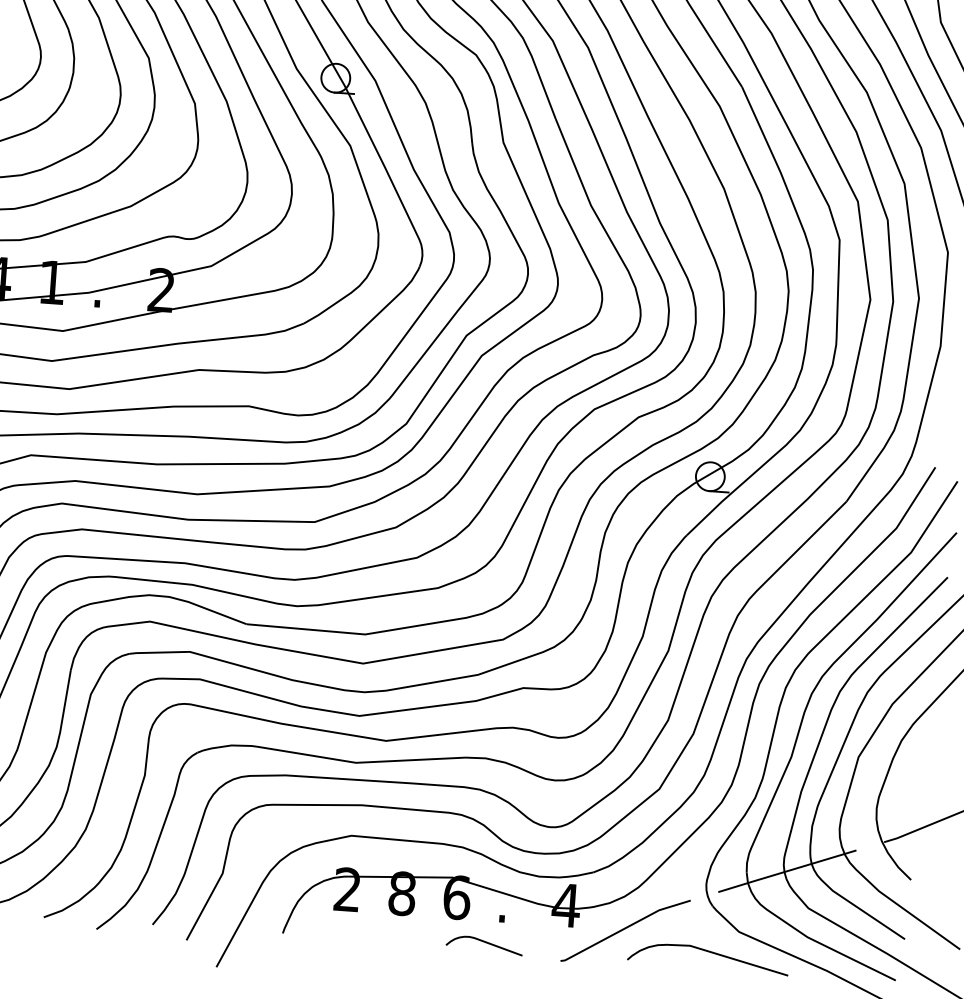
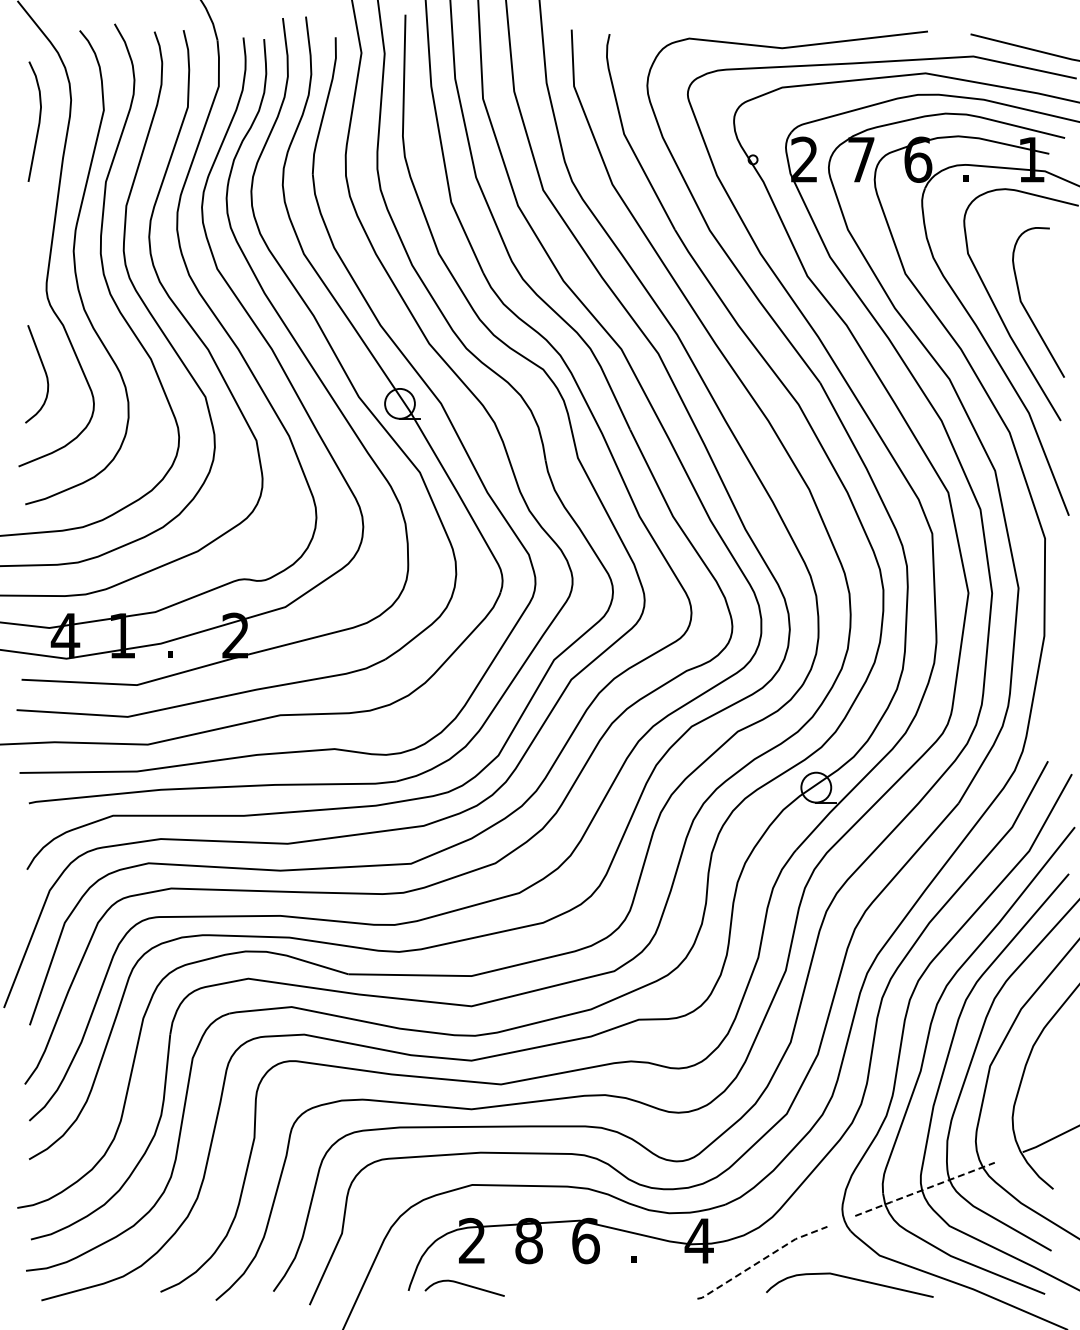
line: (786, 871) -> (924, 1189), solid -> dashed
line: (624, 928) -> (761, 1260), solid -> dashed
curve: (484, 942) -> (464, 1285), moved

